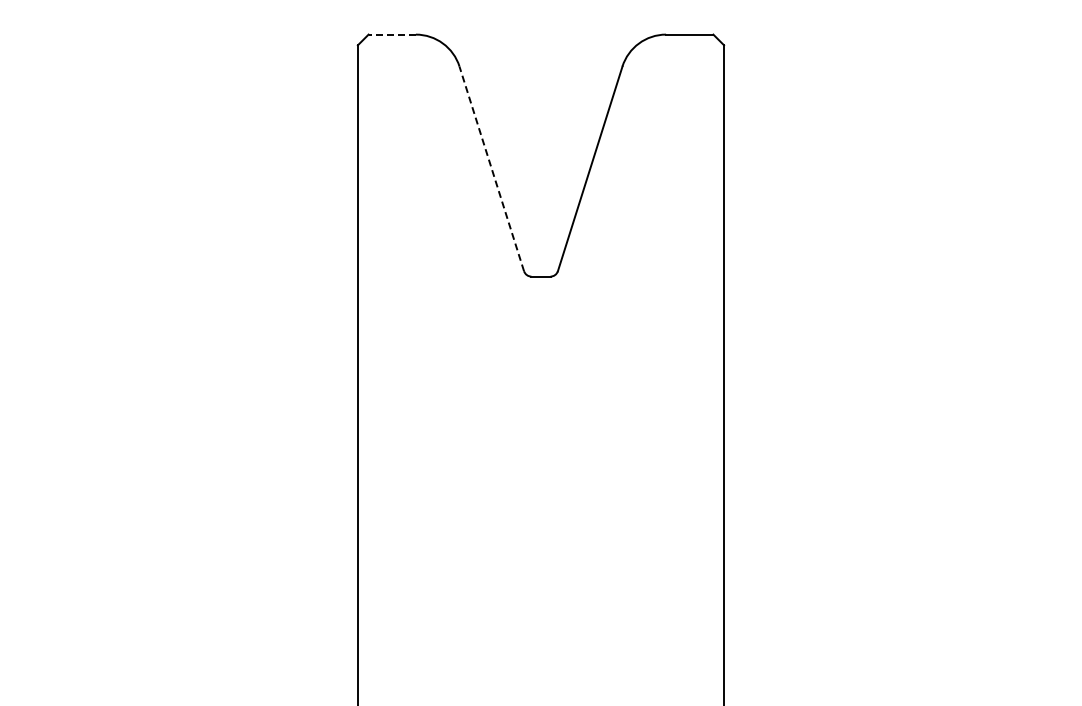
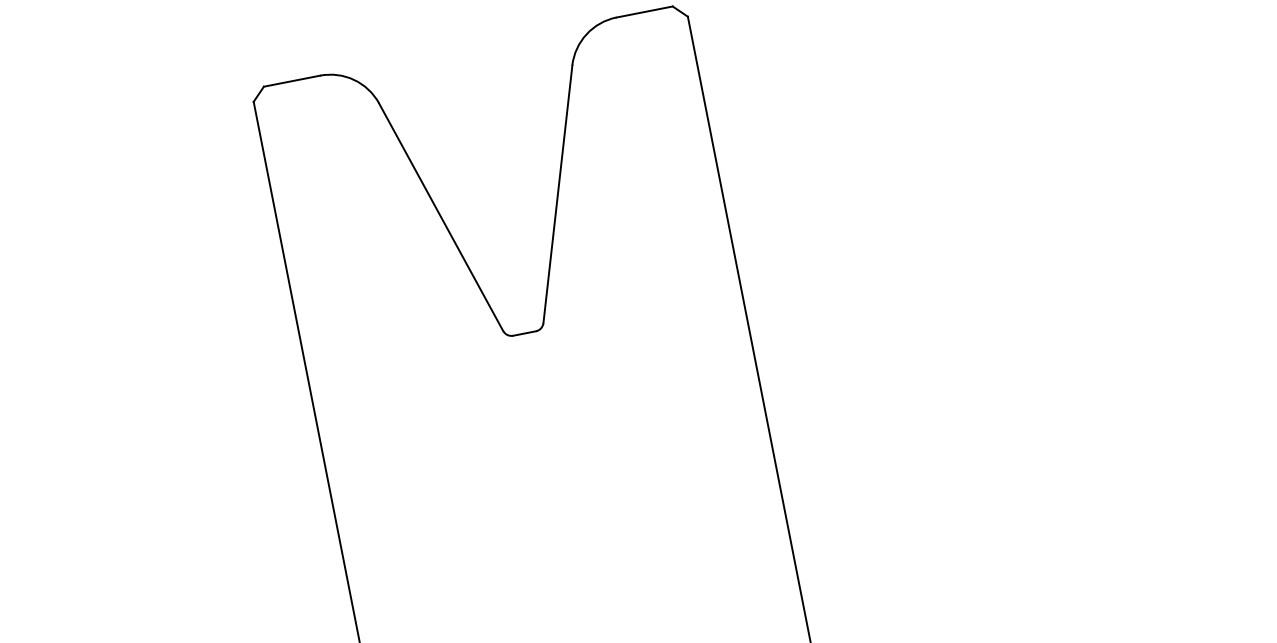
line: (392, 34) -> (292, 81), dashed -> solid
line: (491, 168) -> (440, 216), dashed -> solid

